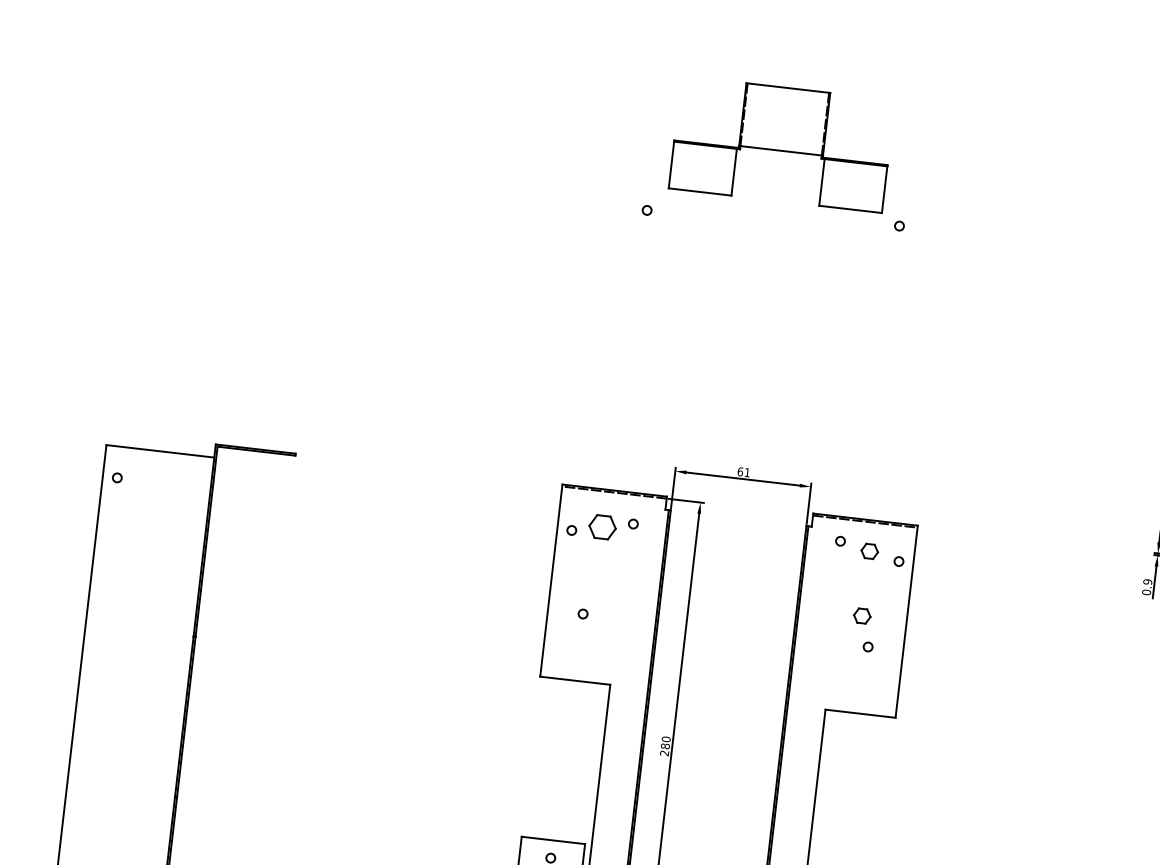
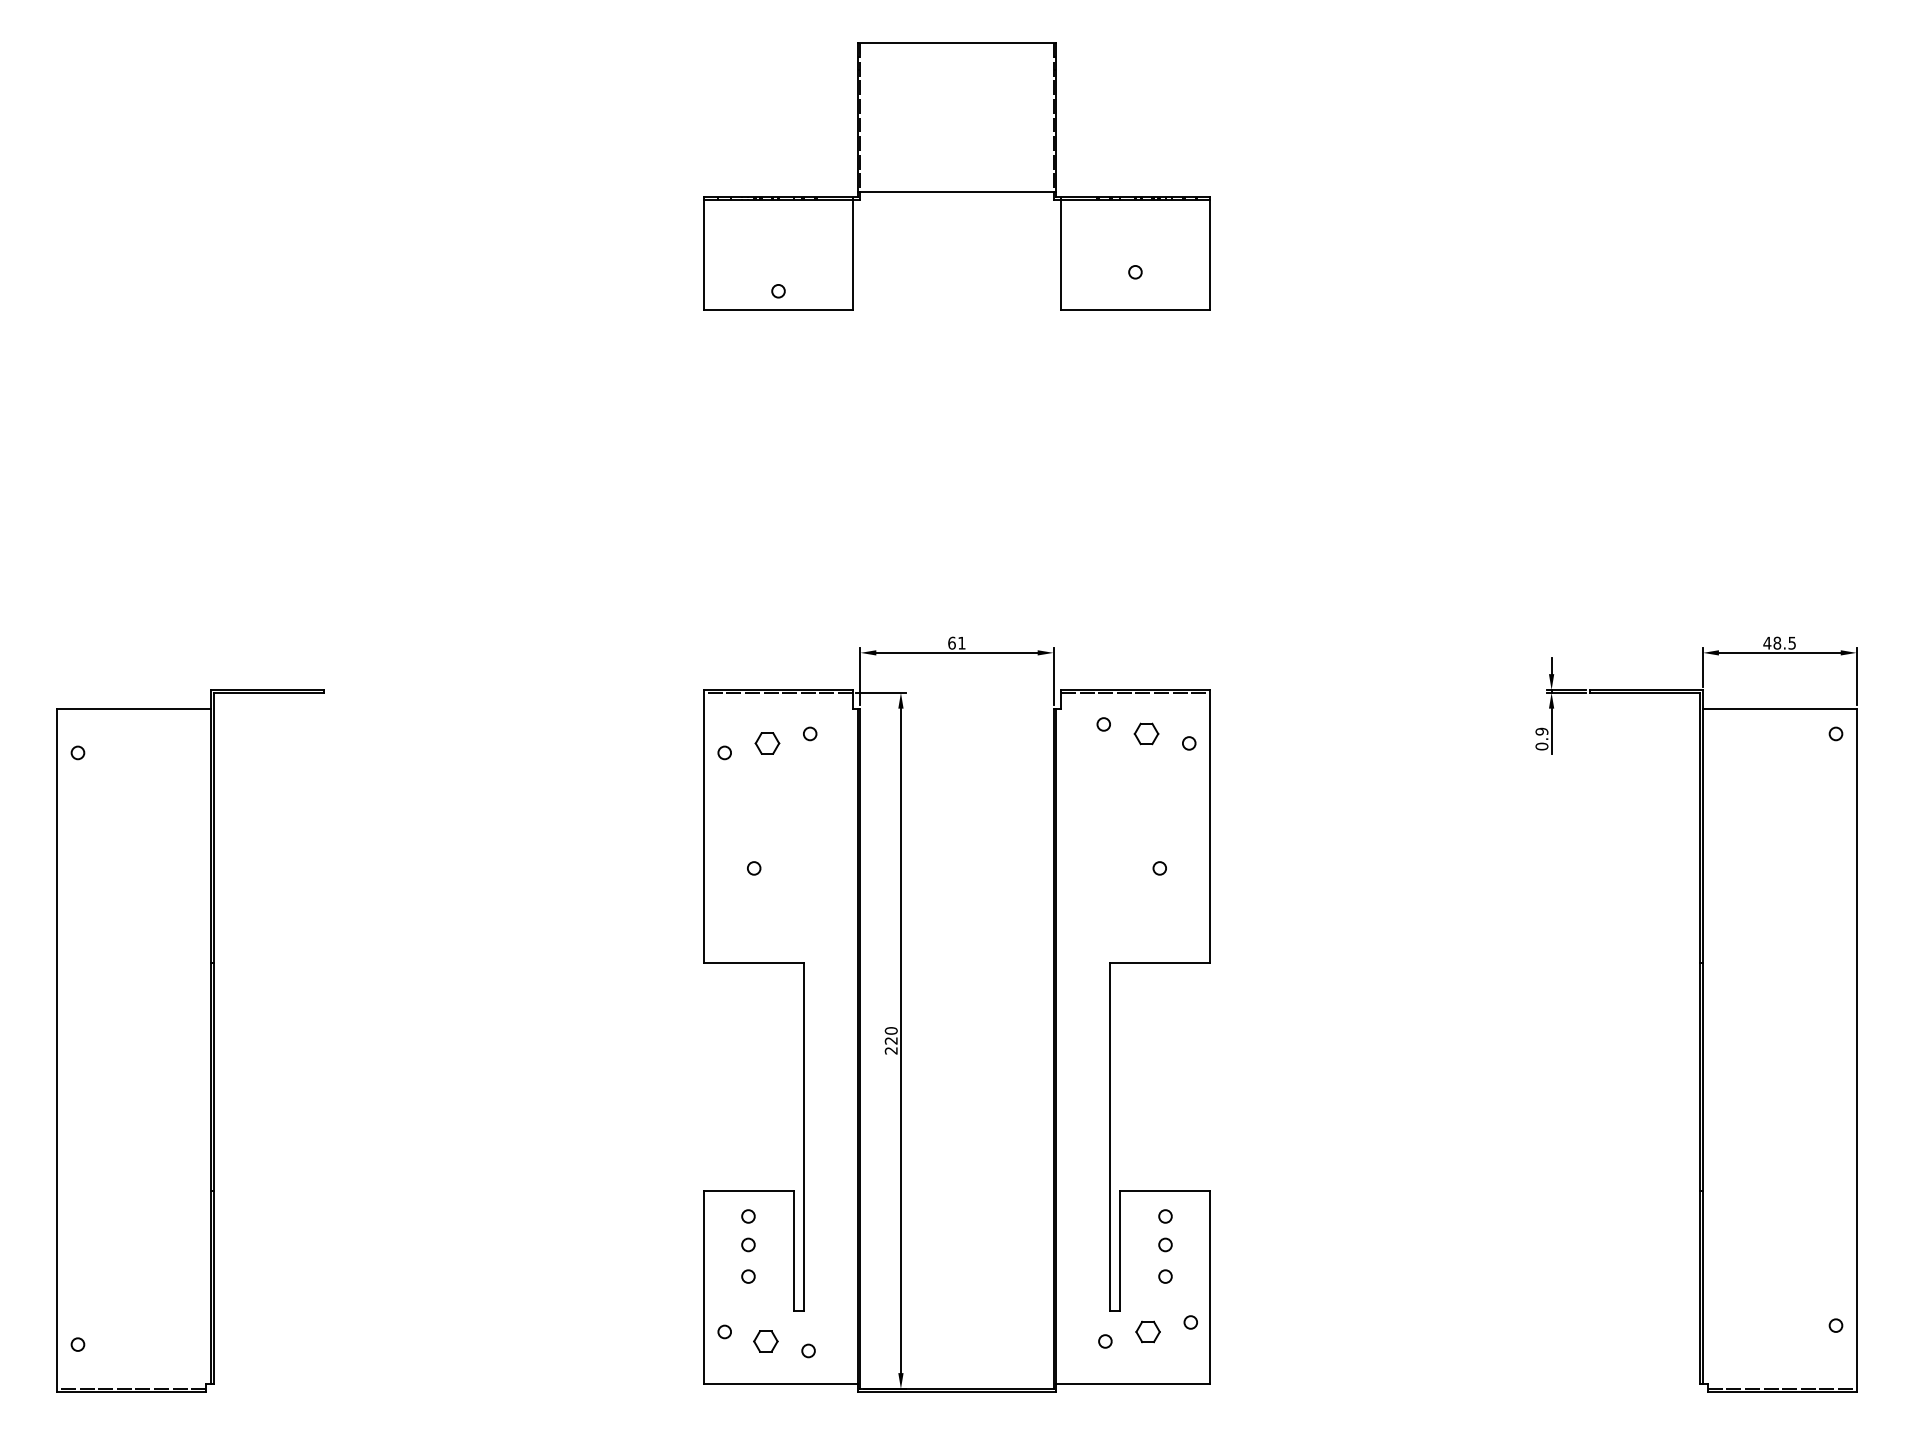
part: (781, 144) -> (956, 176), size x1.67
part: (602, 527) -> (767, 743), size x0.62
part: (862, 615) -> (1146, 825), removed
text: (664, 746) -> (890, 1040), 280 -> 220

